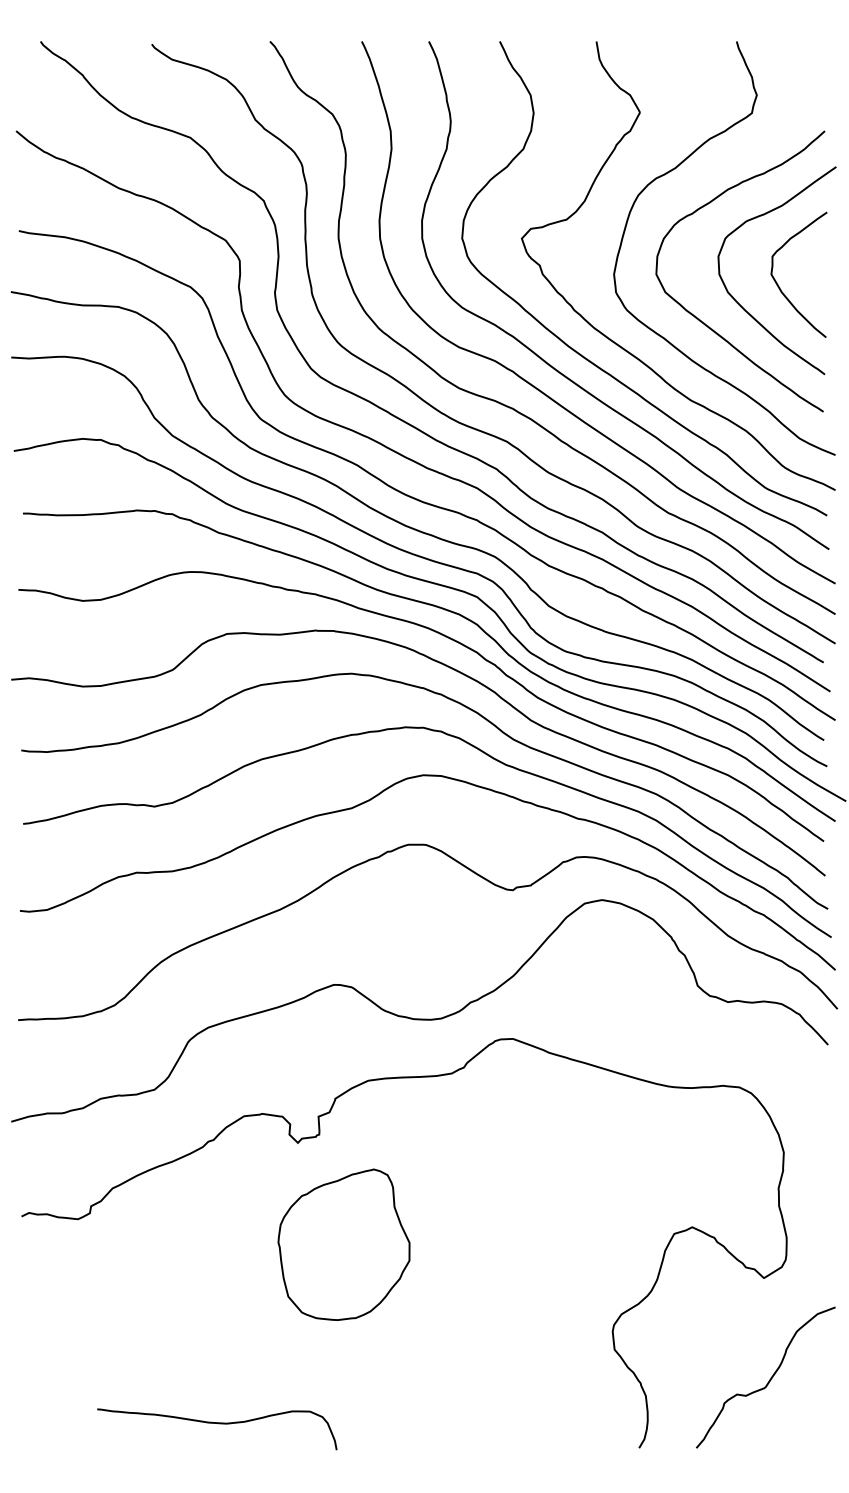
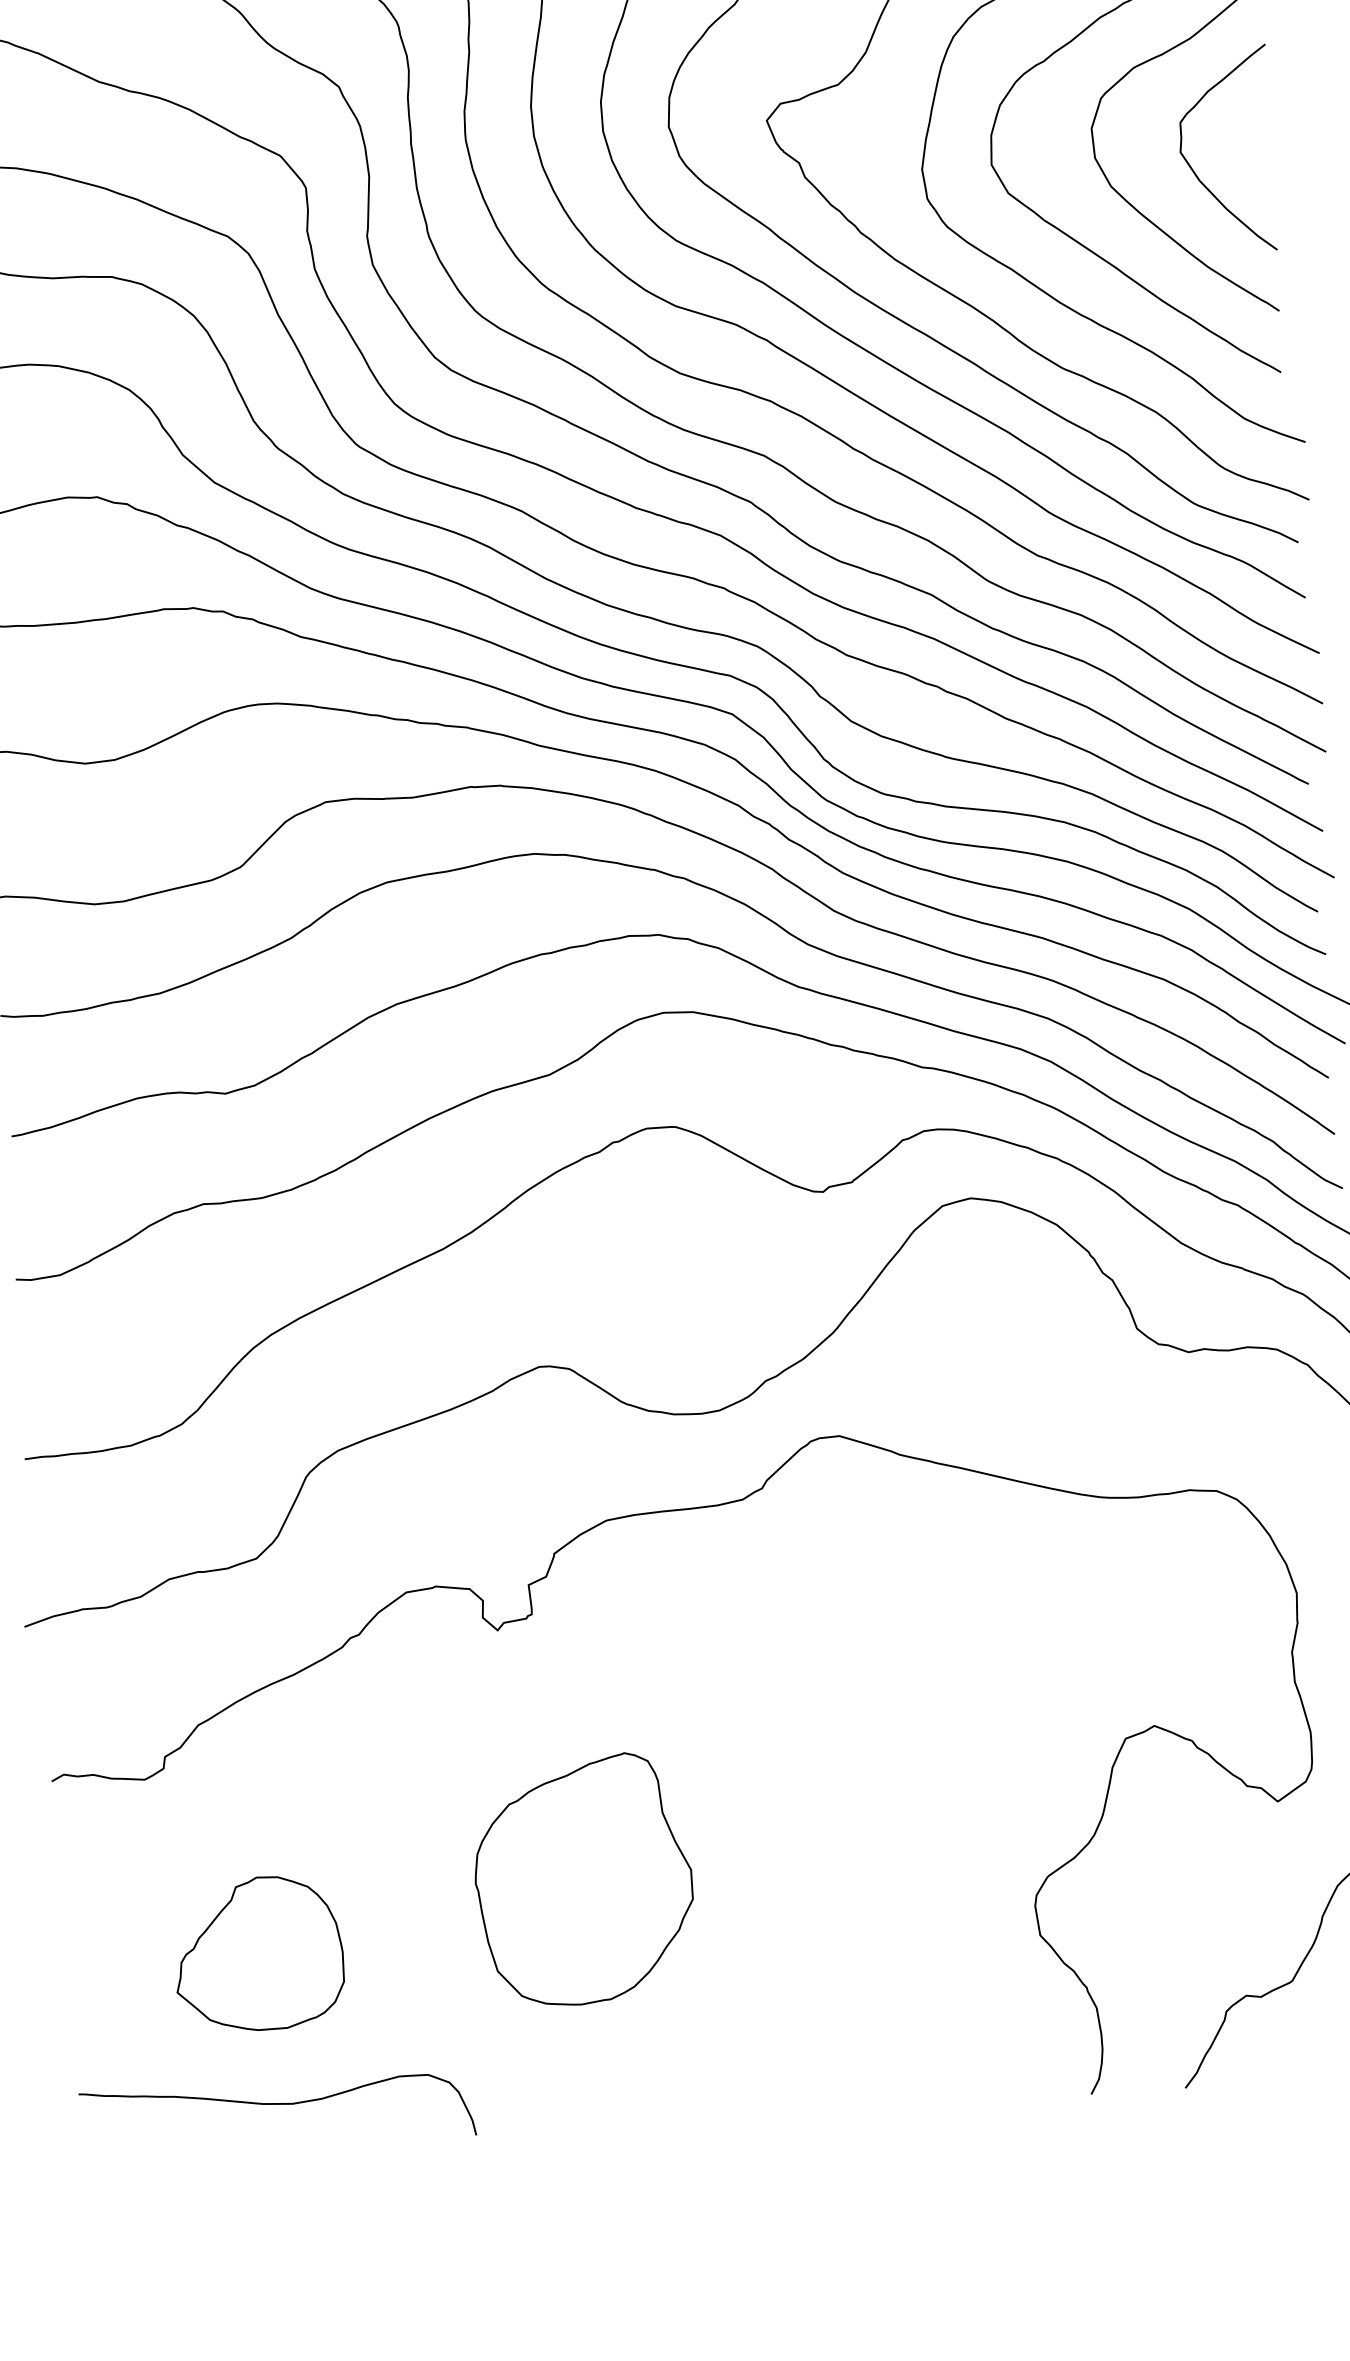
part: (343, 1244) -> (582, 1879), moved
part: (139, 1329) -> (257, 1954), added
curve: (218, 1424) -> (279, 2106), moved

